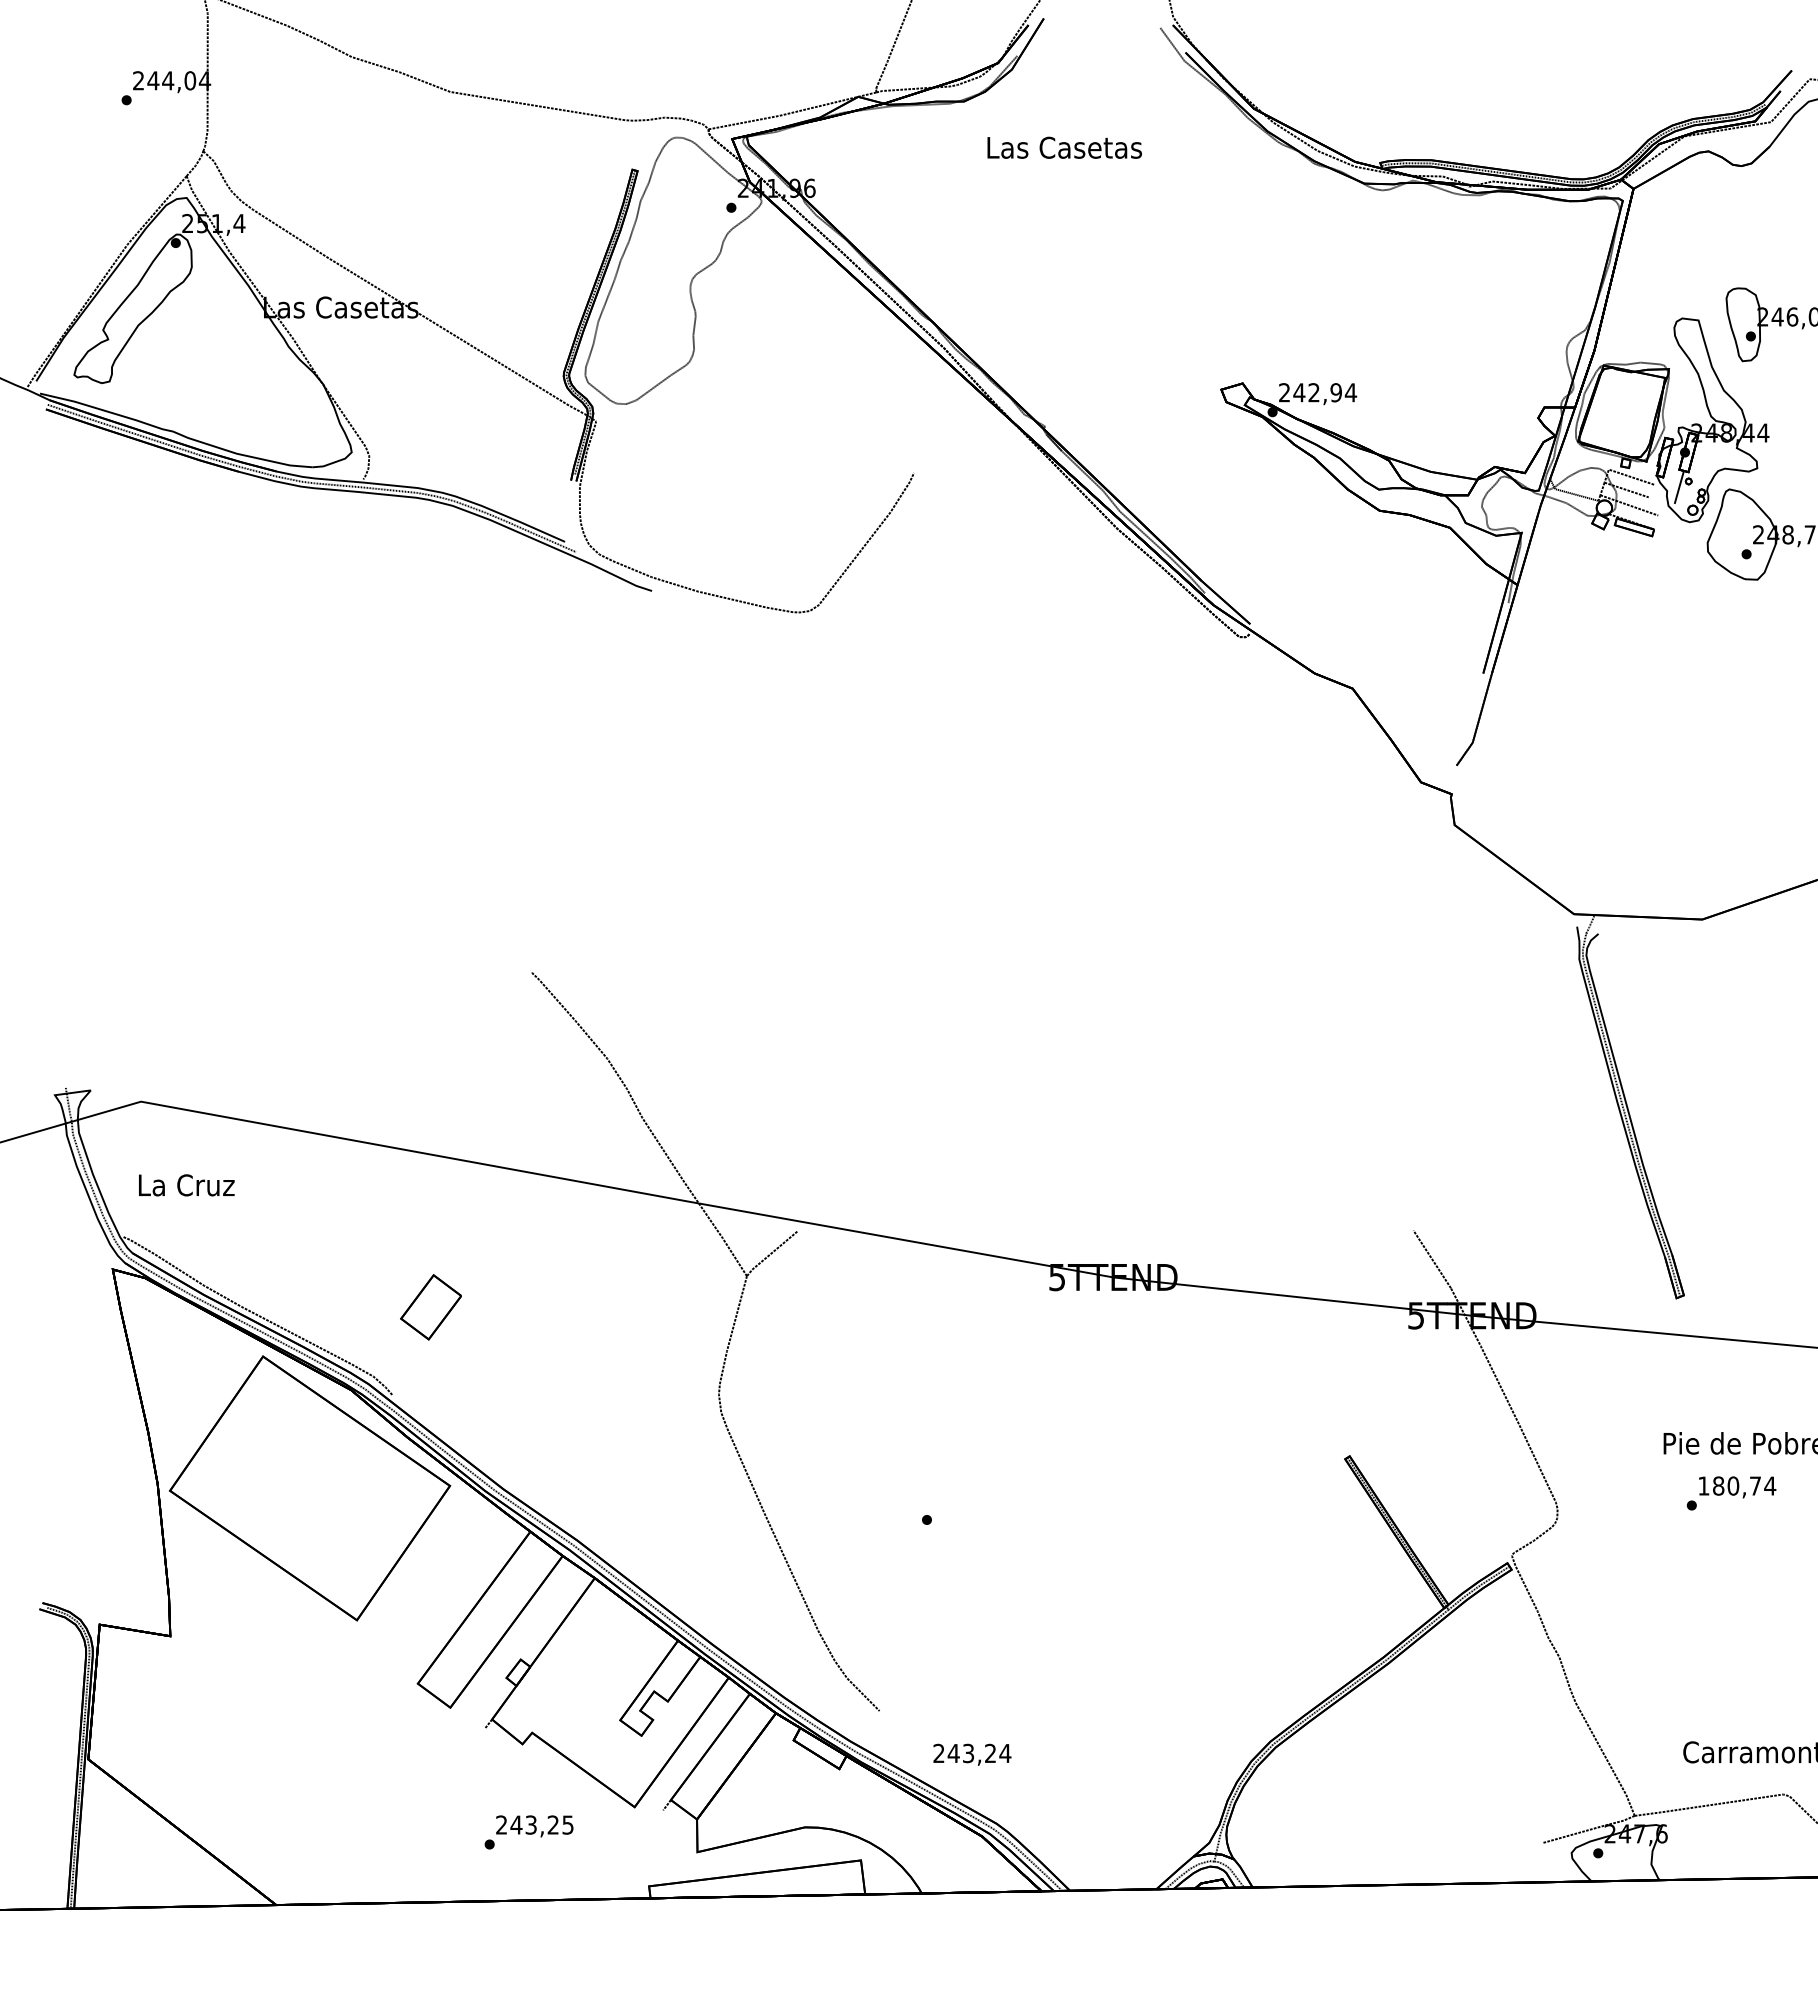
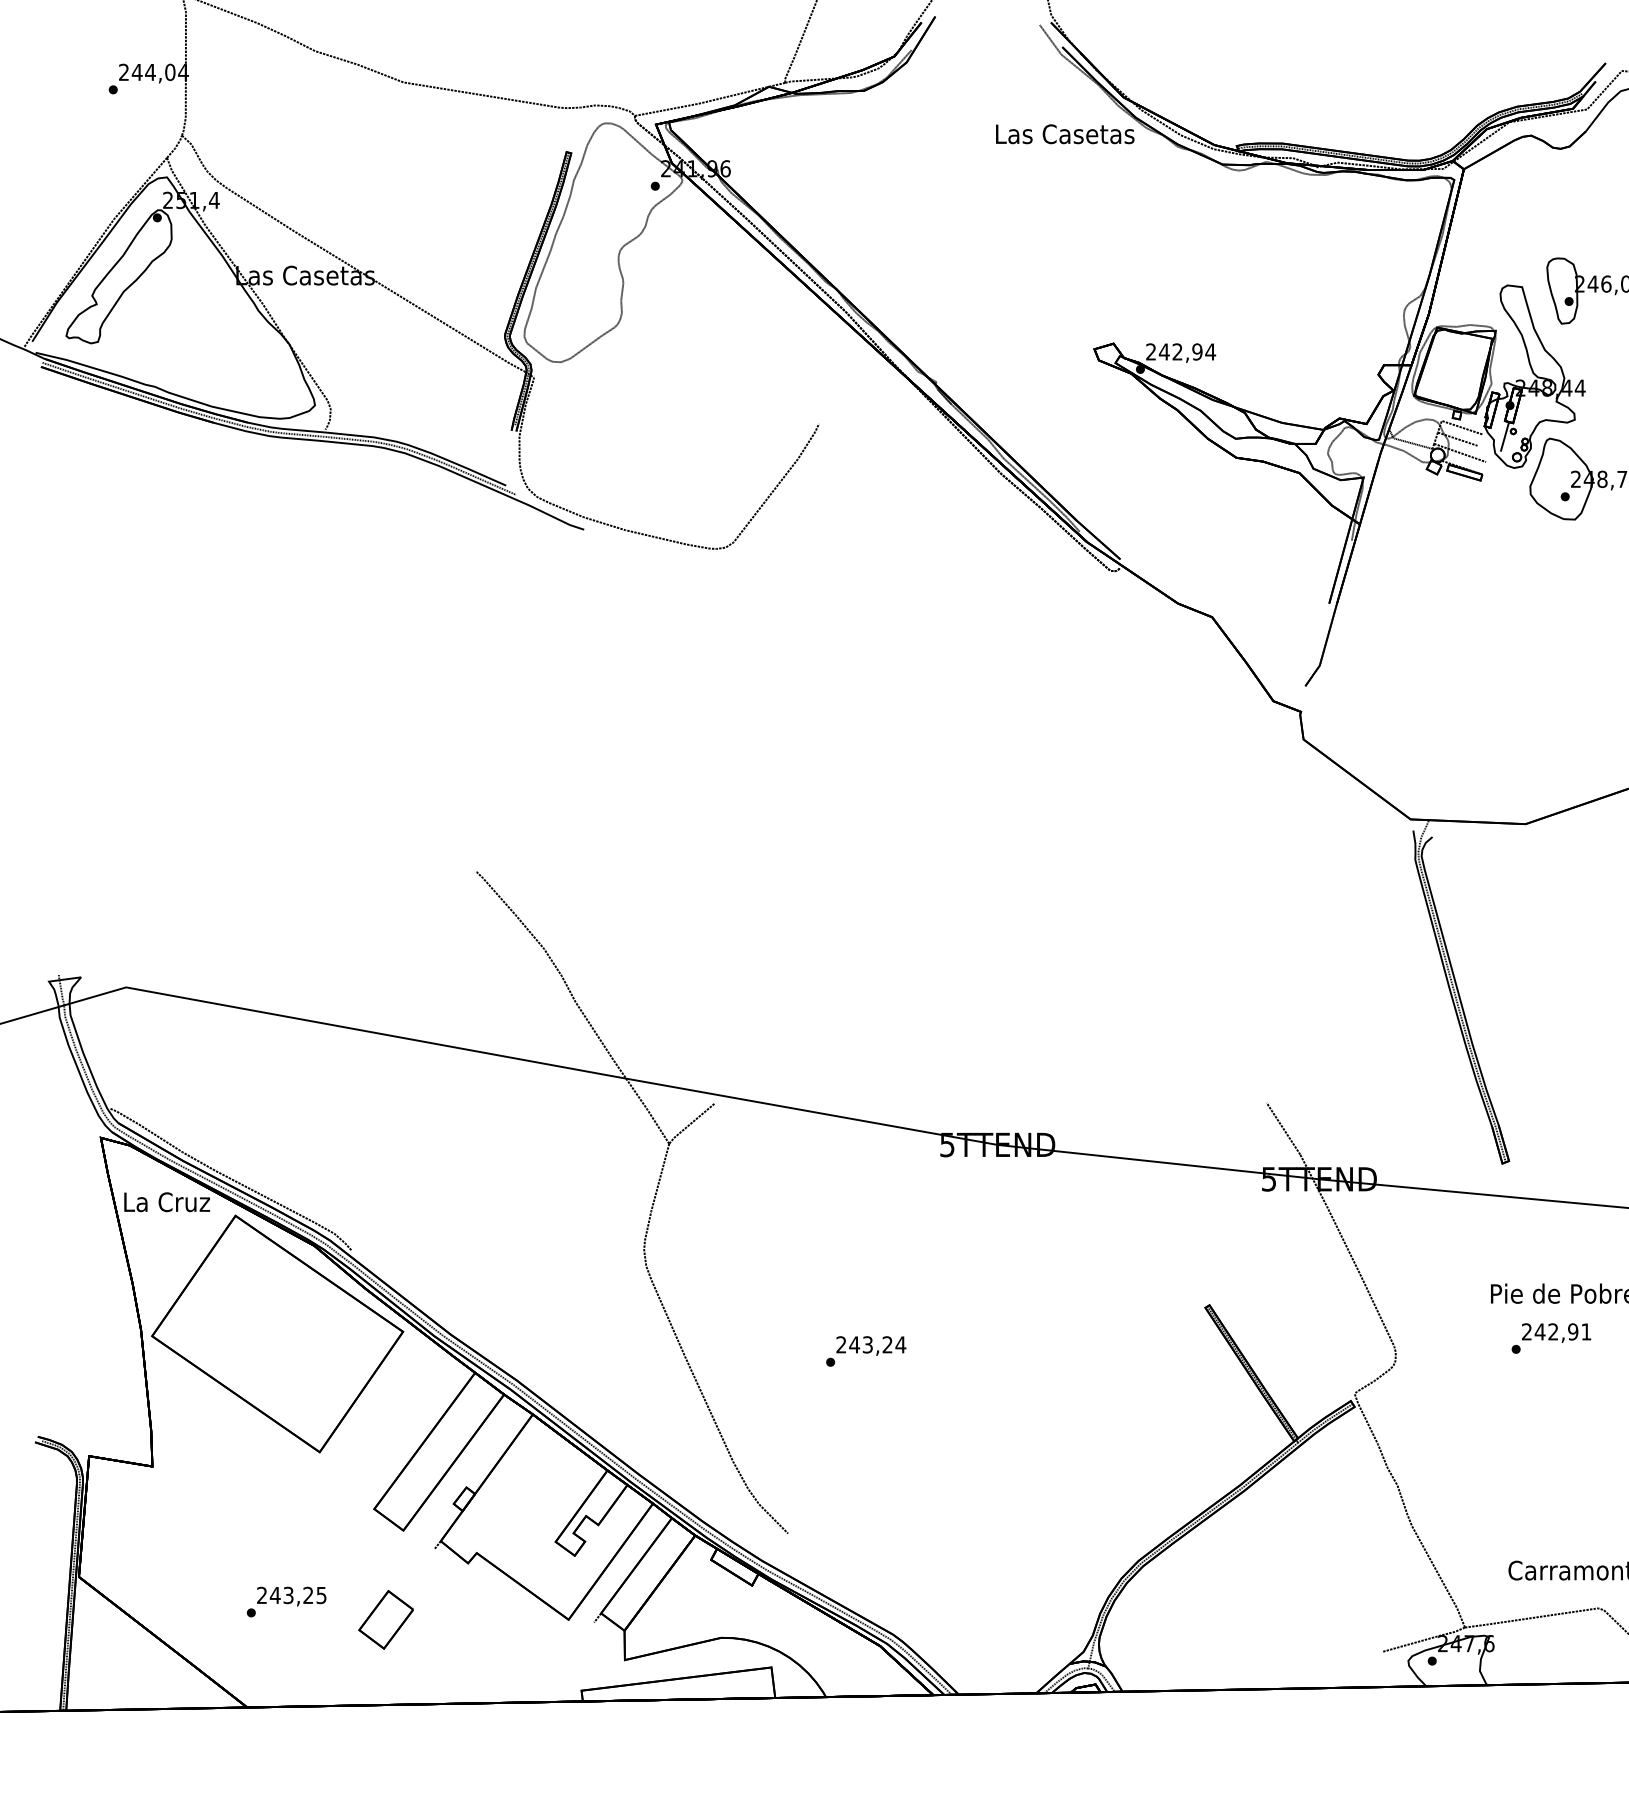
text: (1064, 147) -> (1065, 133), moved
text: (186, 1185) -> (166, 1202), moved
part: (430, 1307) -> (385, 1620), moved
text: (1737, 1485) -> (1557, 1331), 180,74 -> 242,91
text: (972, 1754) -> (871, 1345), moved
text: (528, 1832) -> (286, 1602), moved

